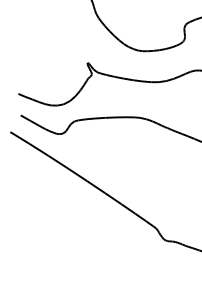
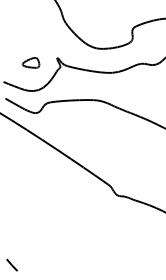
part: (53, 68) -> (30, 62), added

